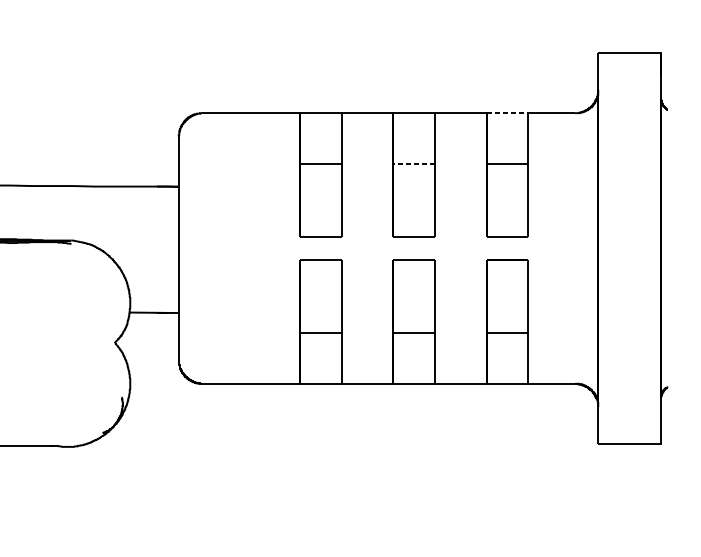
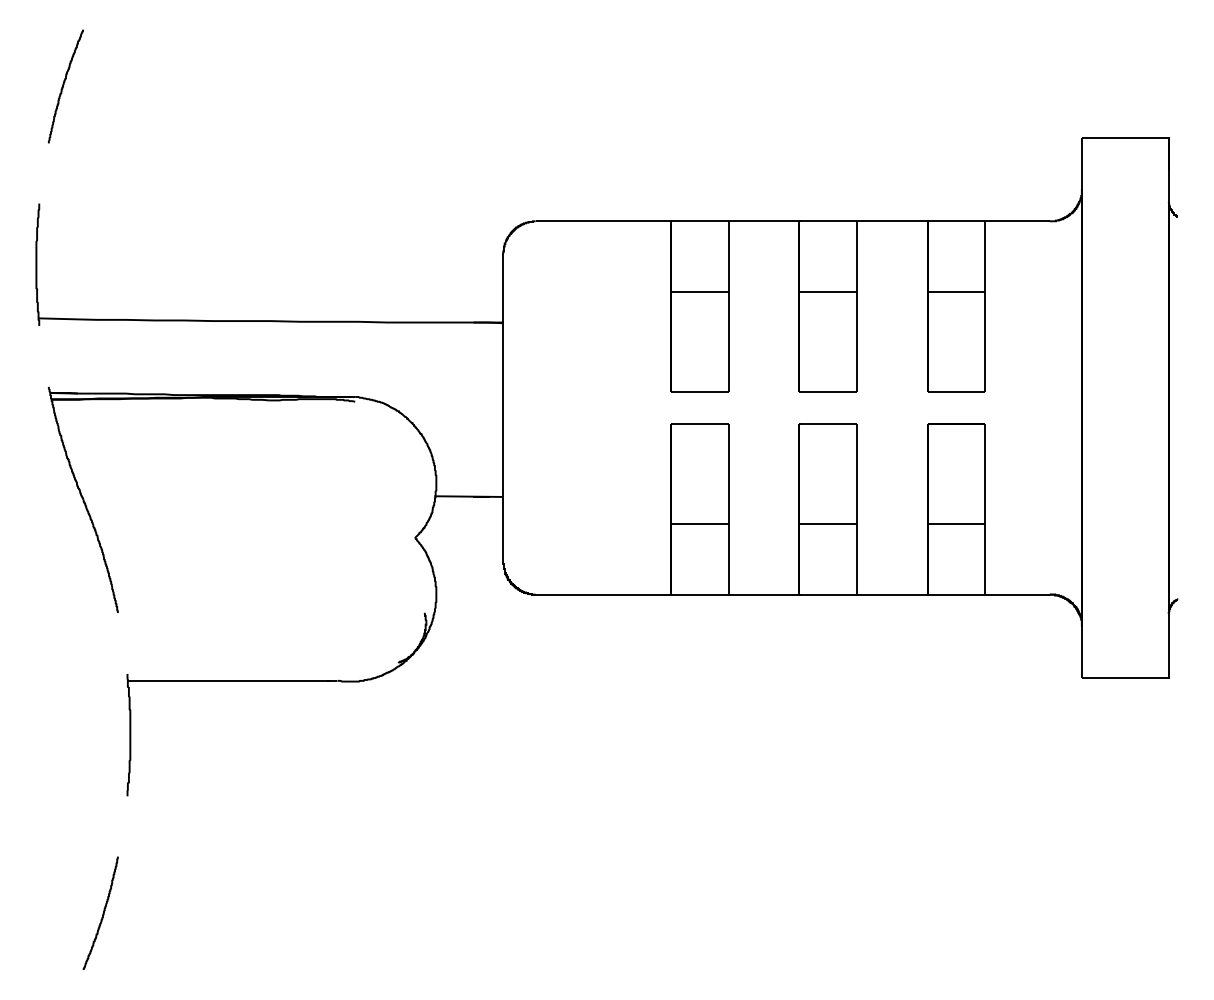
line: (507, 113) -> (956, 221), dashed -> solid
line: (414, 164) -> (828, 291), dashed -> solid

